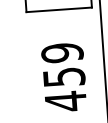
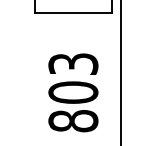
text: (64, 77) -> (73, 93), 459 -> 803

